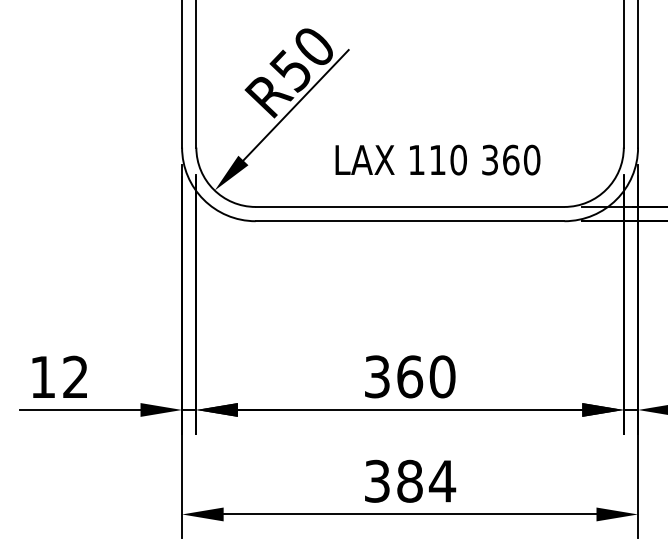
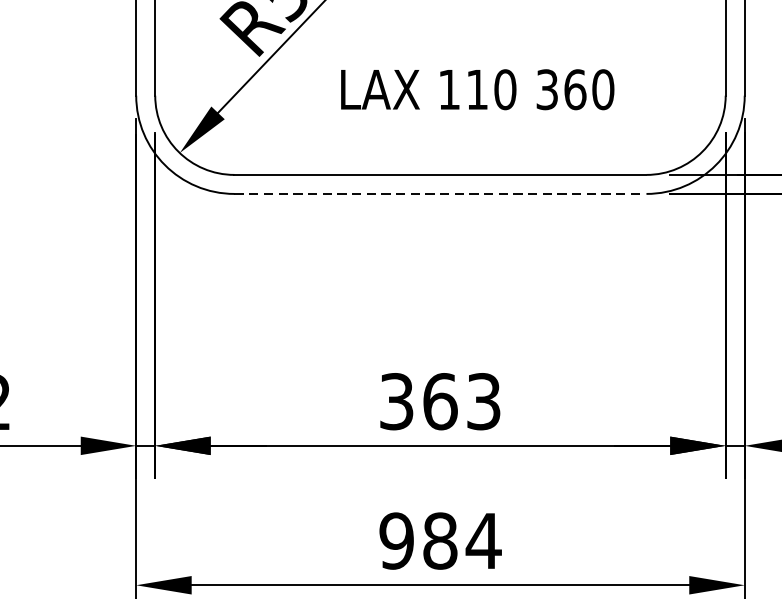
text: (437, 159) -> (477, 88), moved
line: (410, 221) -> (441, 194), solid -> dashed
text: (442, 376) -> (483, 401), 360 -> 363
text: (377, 481) -> (396, 541), 384 -> 984

